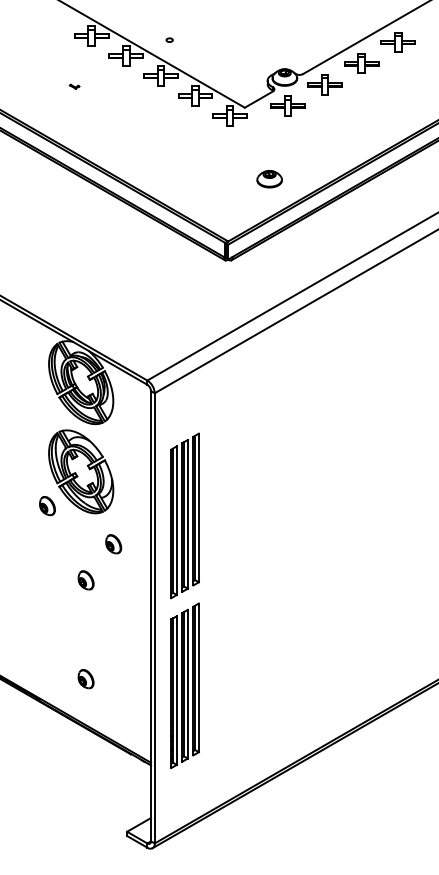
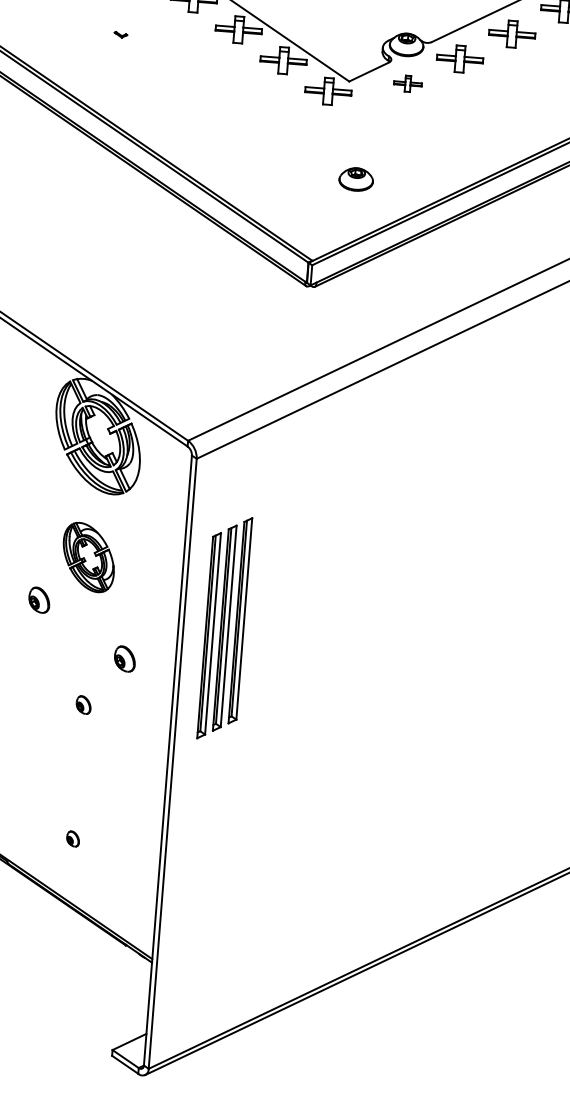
part: (287, 105) -> (407, 83), size x0.6
part: (269, 179) -> (356, 179), moved
part: (81, 471) -> (89, 557), size x0.6
part: (85, 580) -> (82, 705), size x0.7
part: (85, 679) -> (72, 839), size x0.6
part: (184, 685) -> (205, 857), removed

